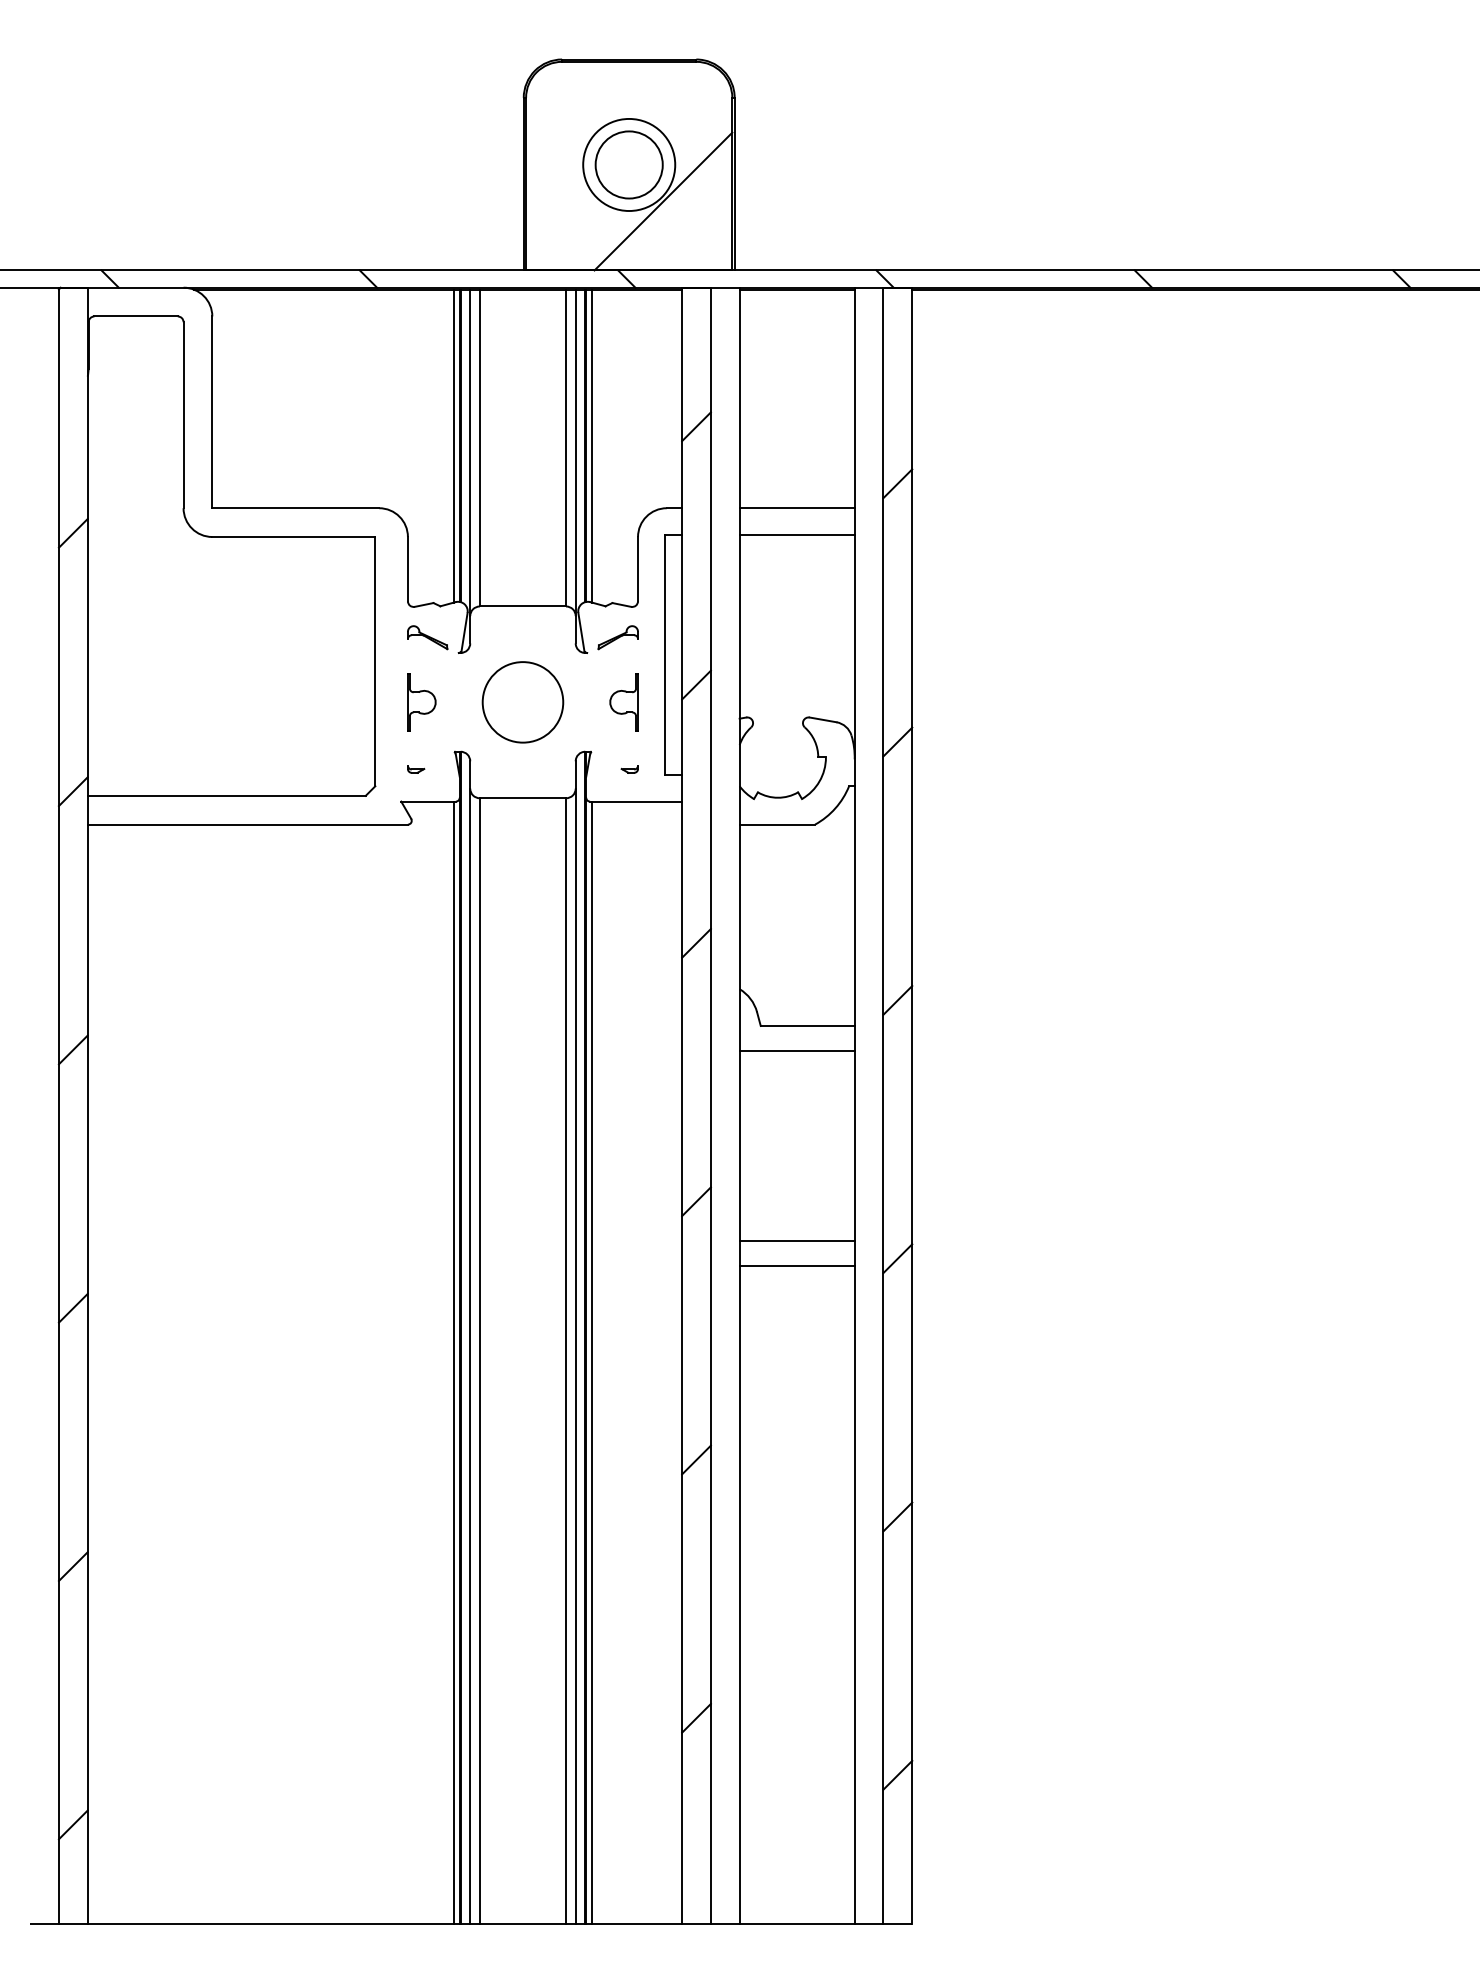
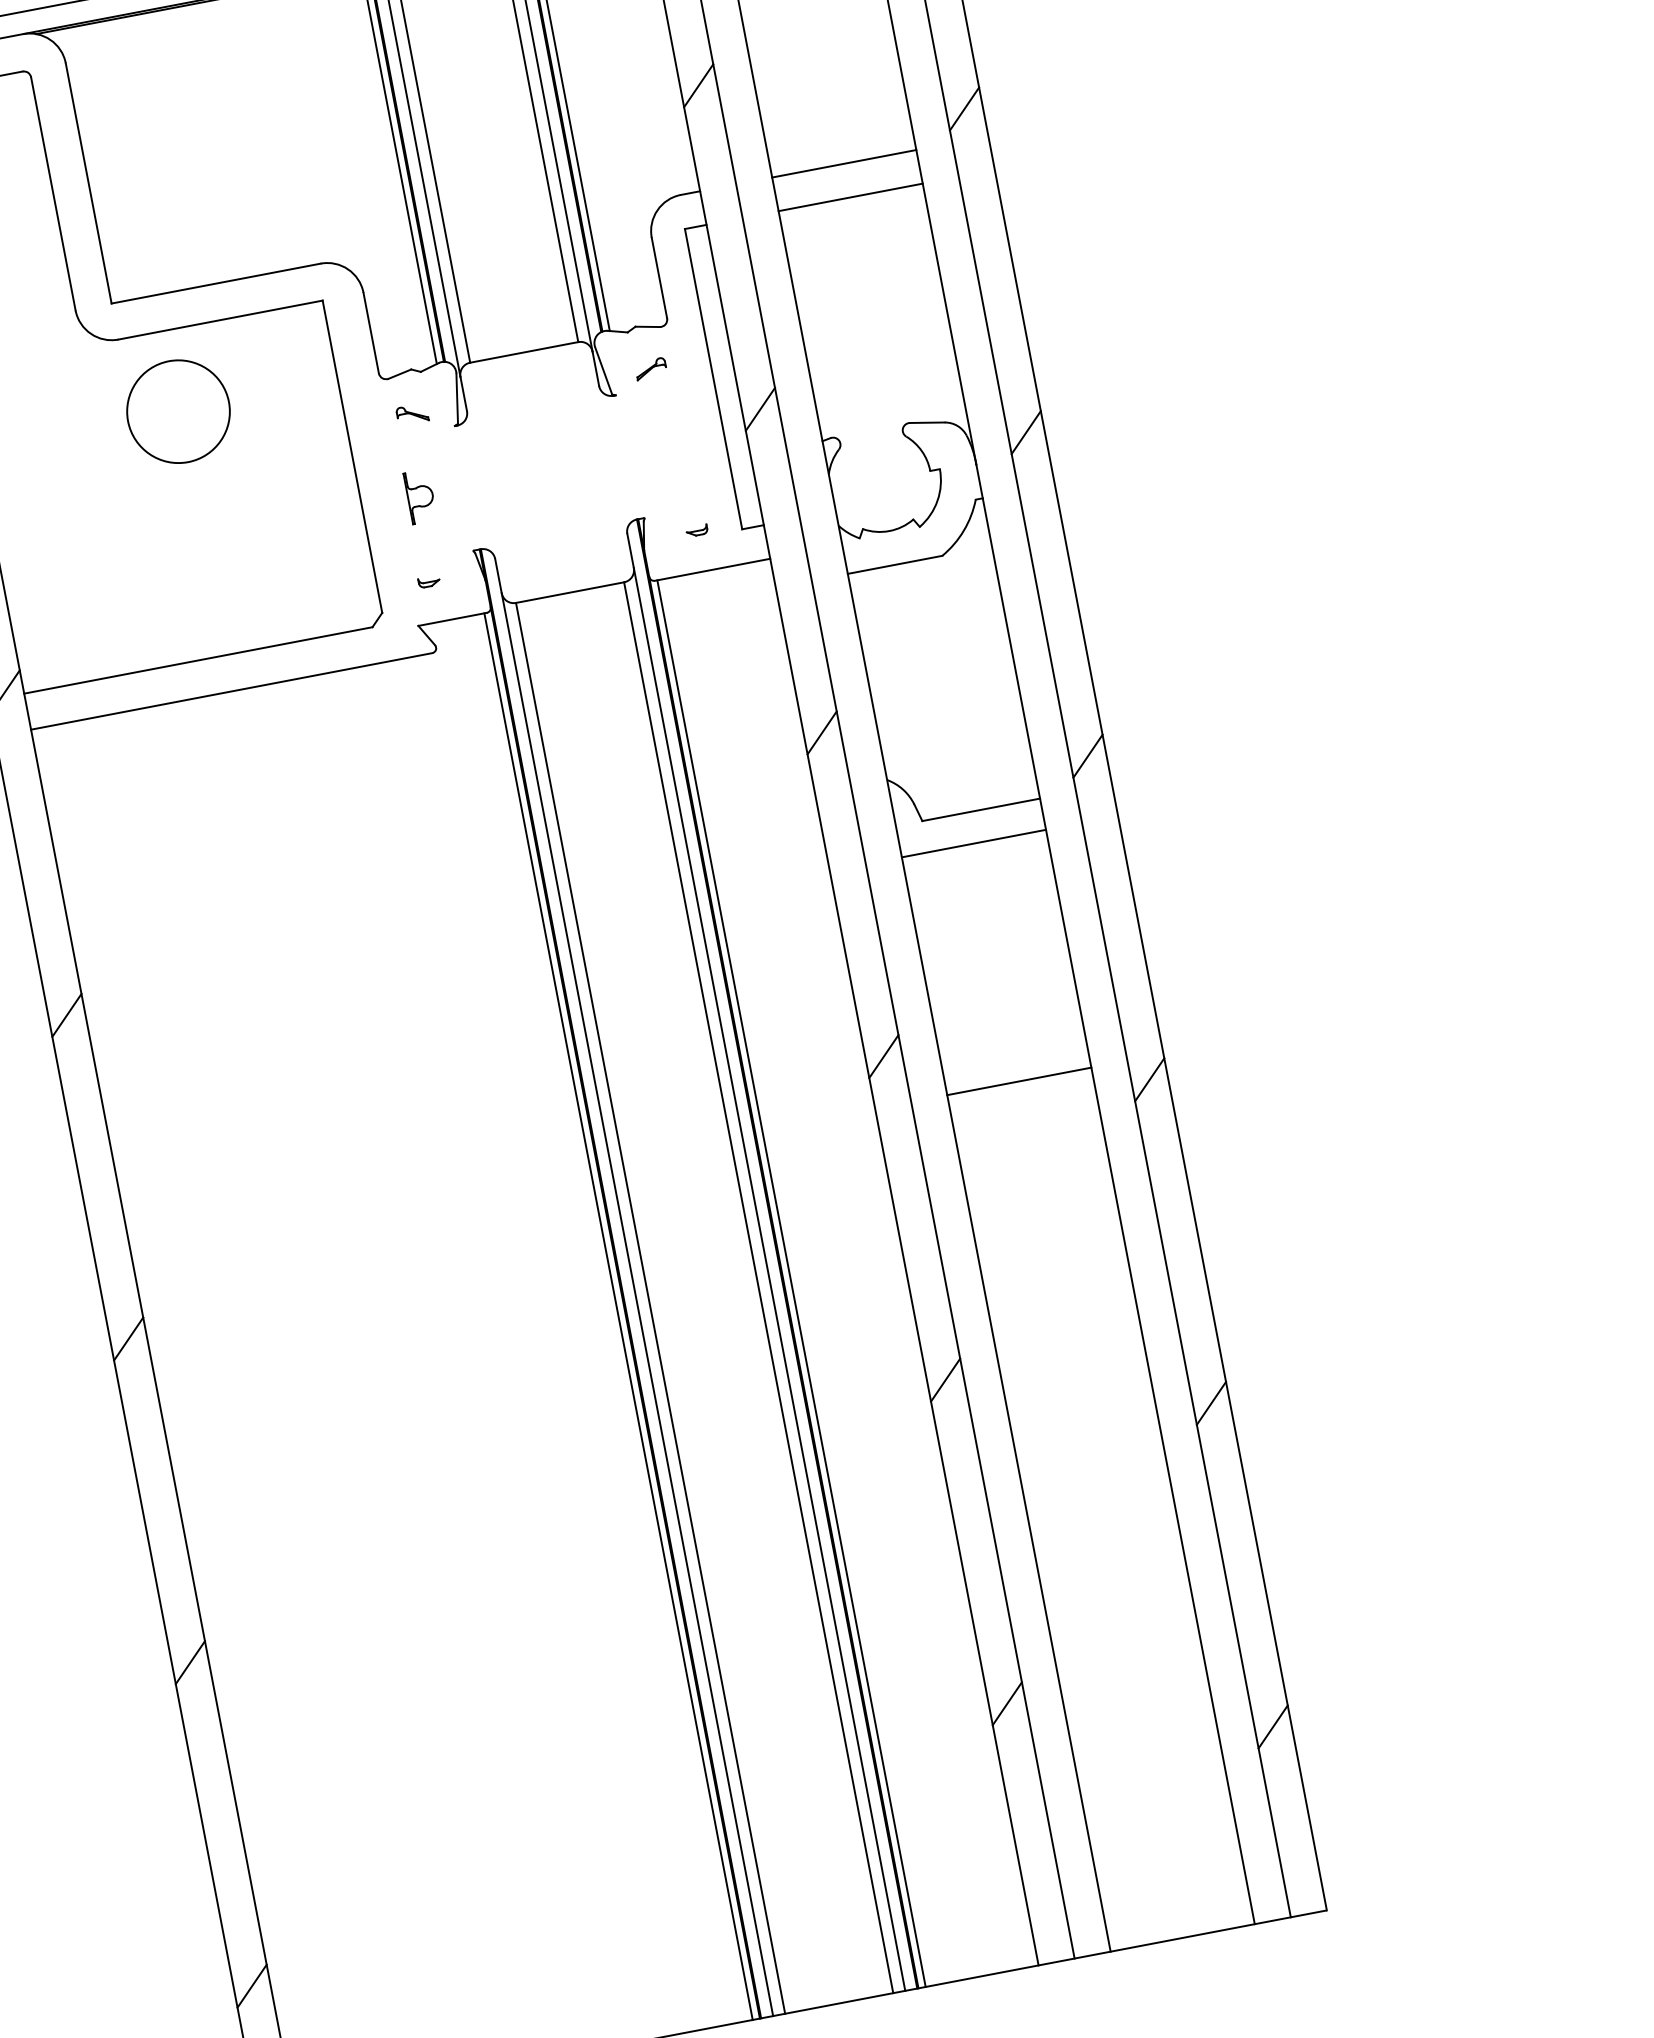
part: (427, 637) -> (412, 414), size x0.6
part: (617, 637) -> (650, 368), size x0.6
part: (421, 702) -> (420, 496), size x0.7
circle: (522, 702) -> (177, 411), moved
part: (623, 702) -> (673, 448), removed
line: (796, 1265) -> (1024, 1112), removed

